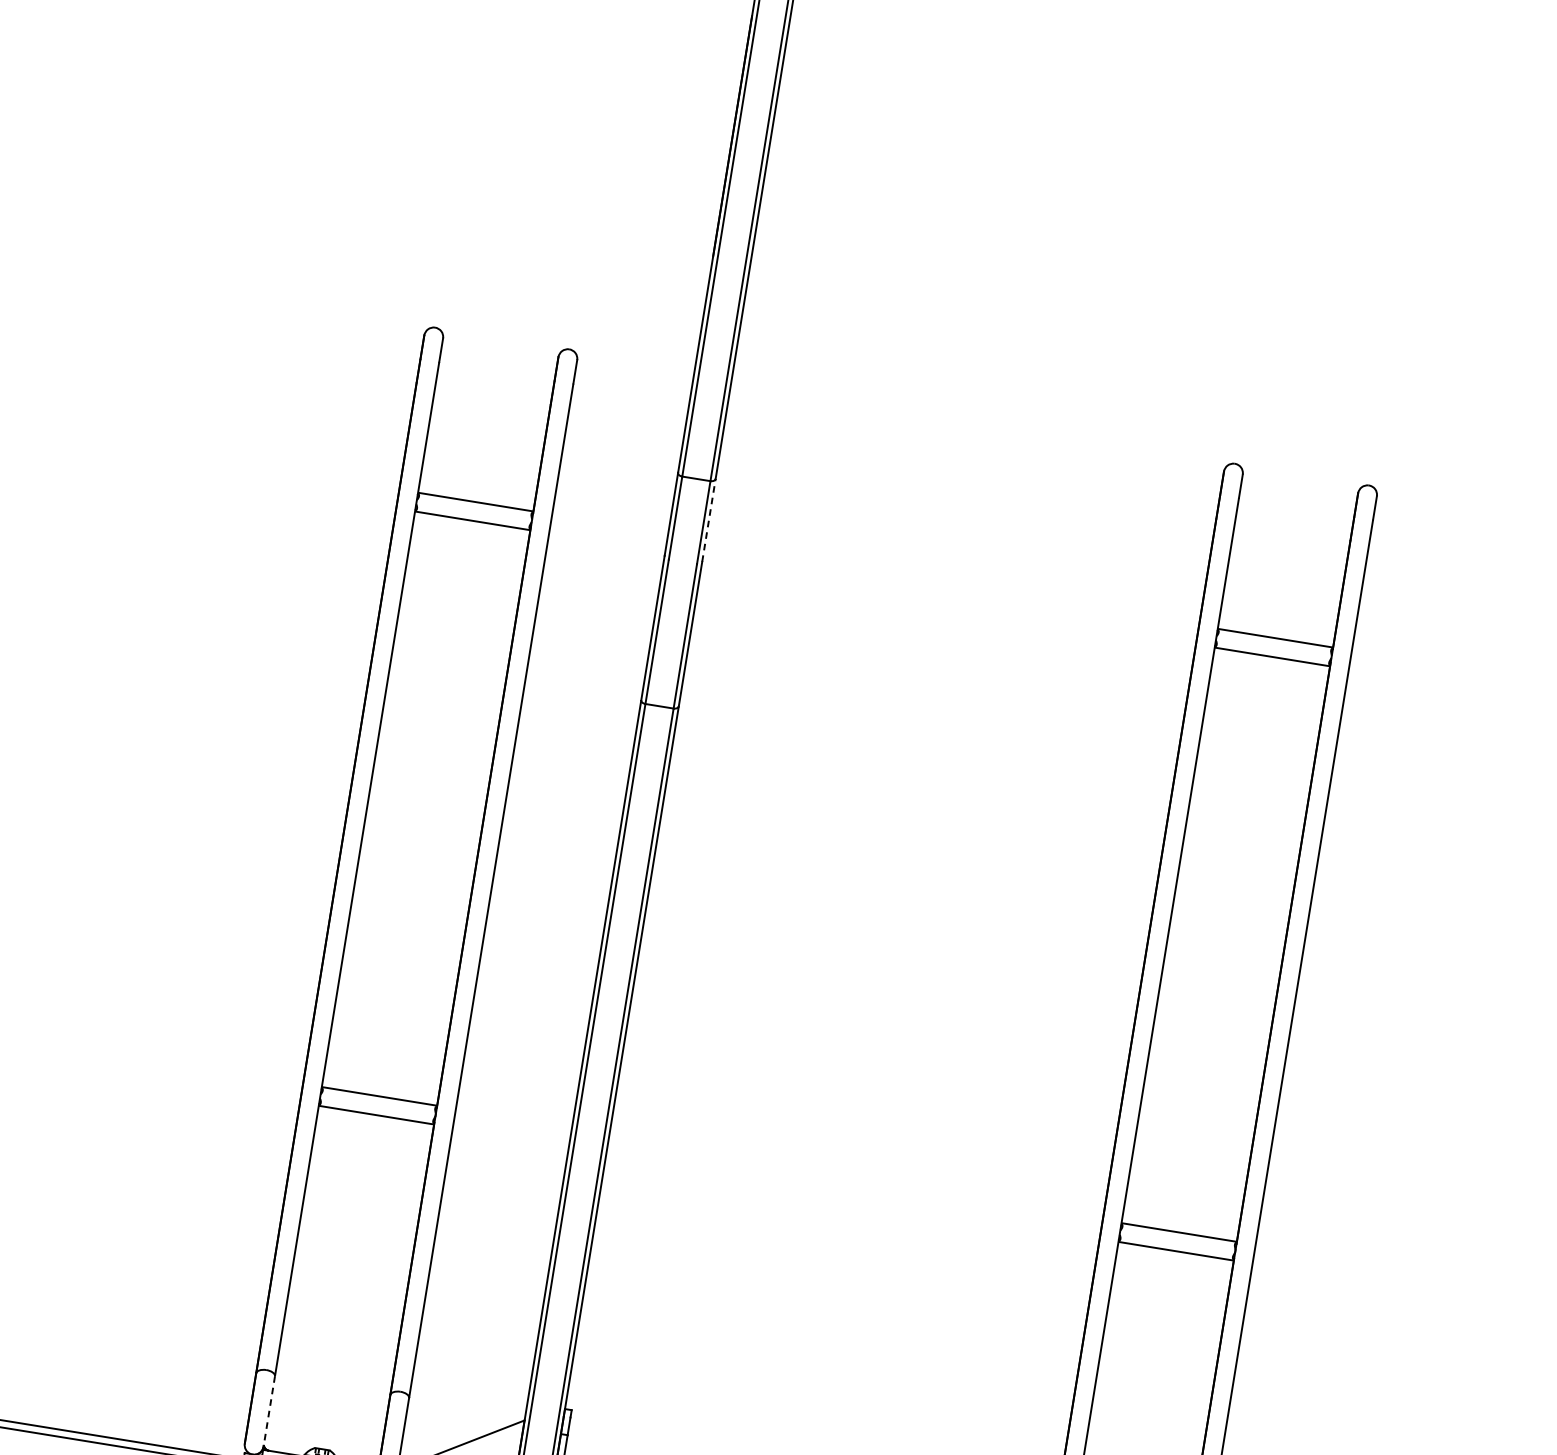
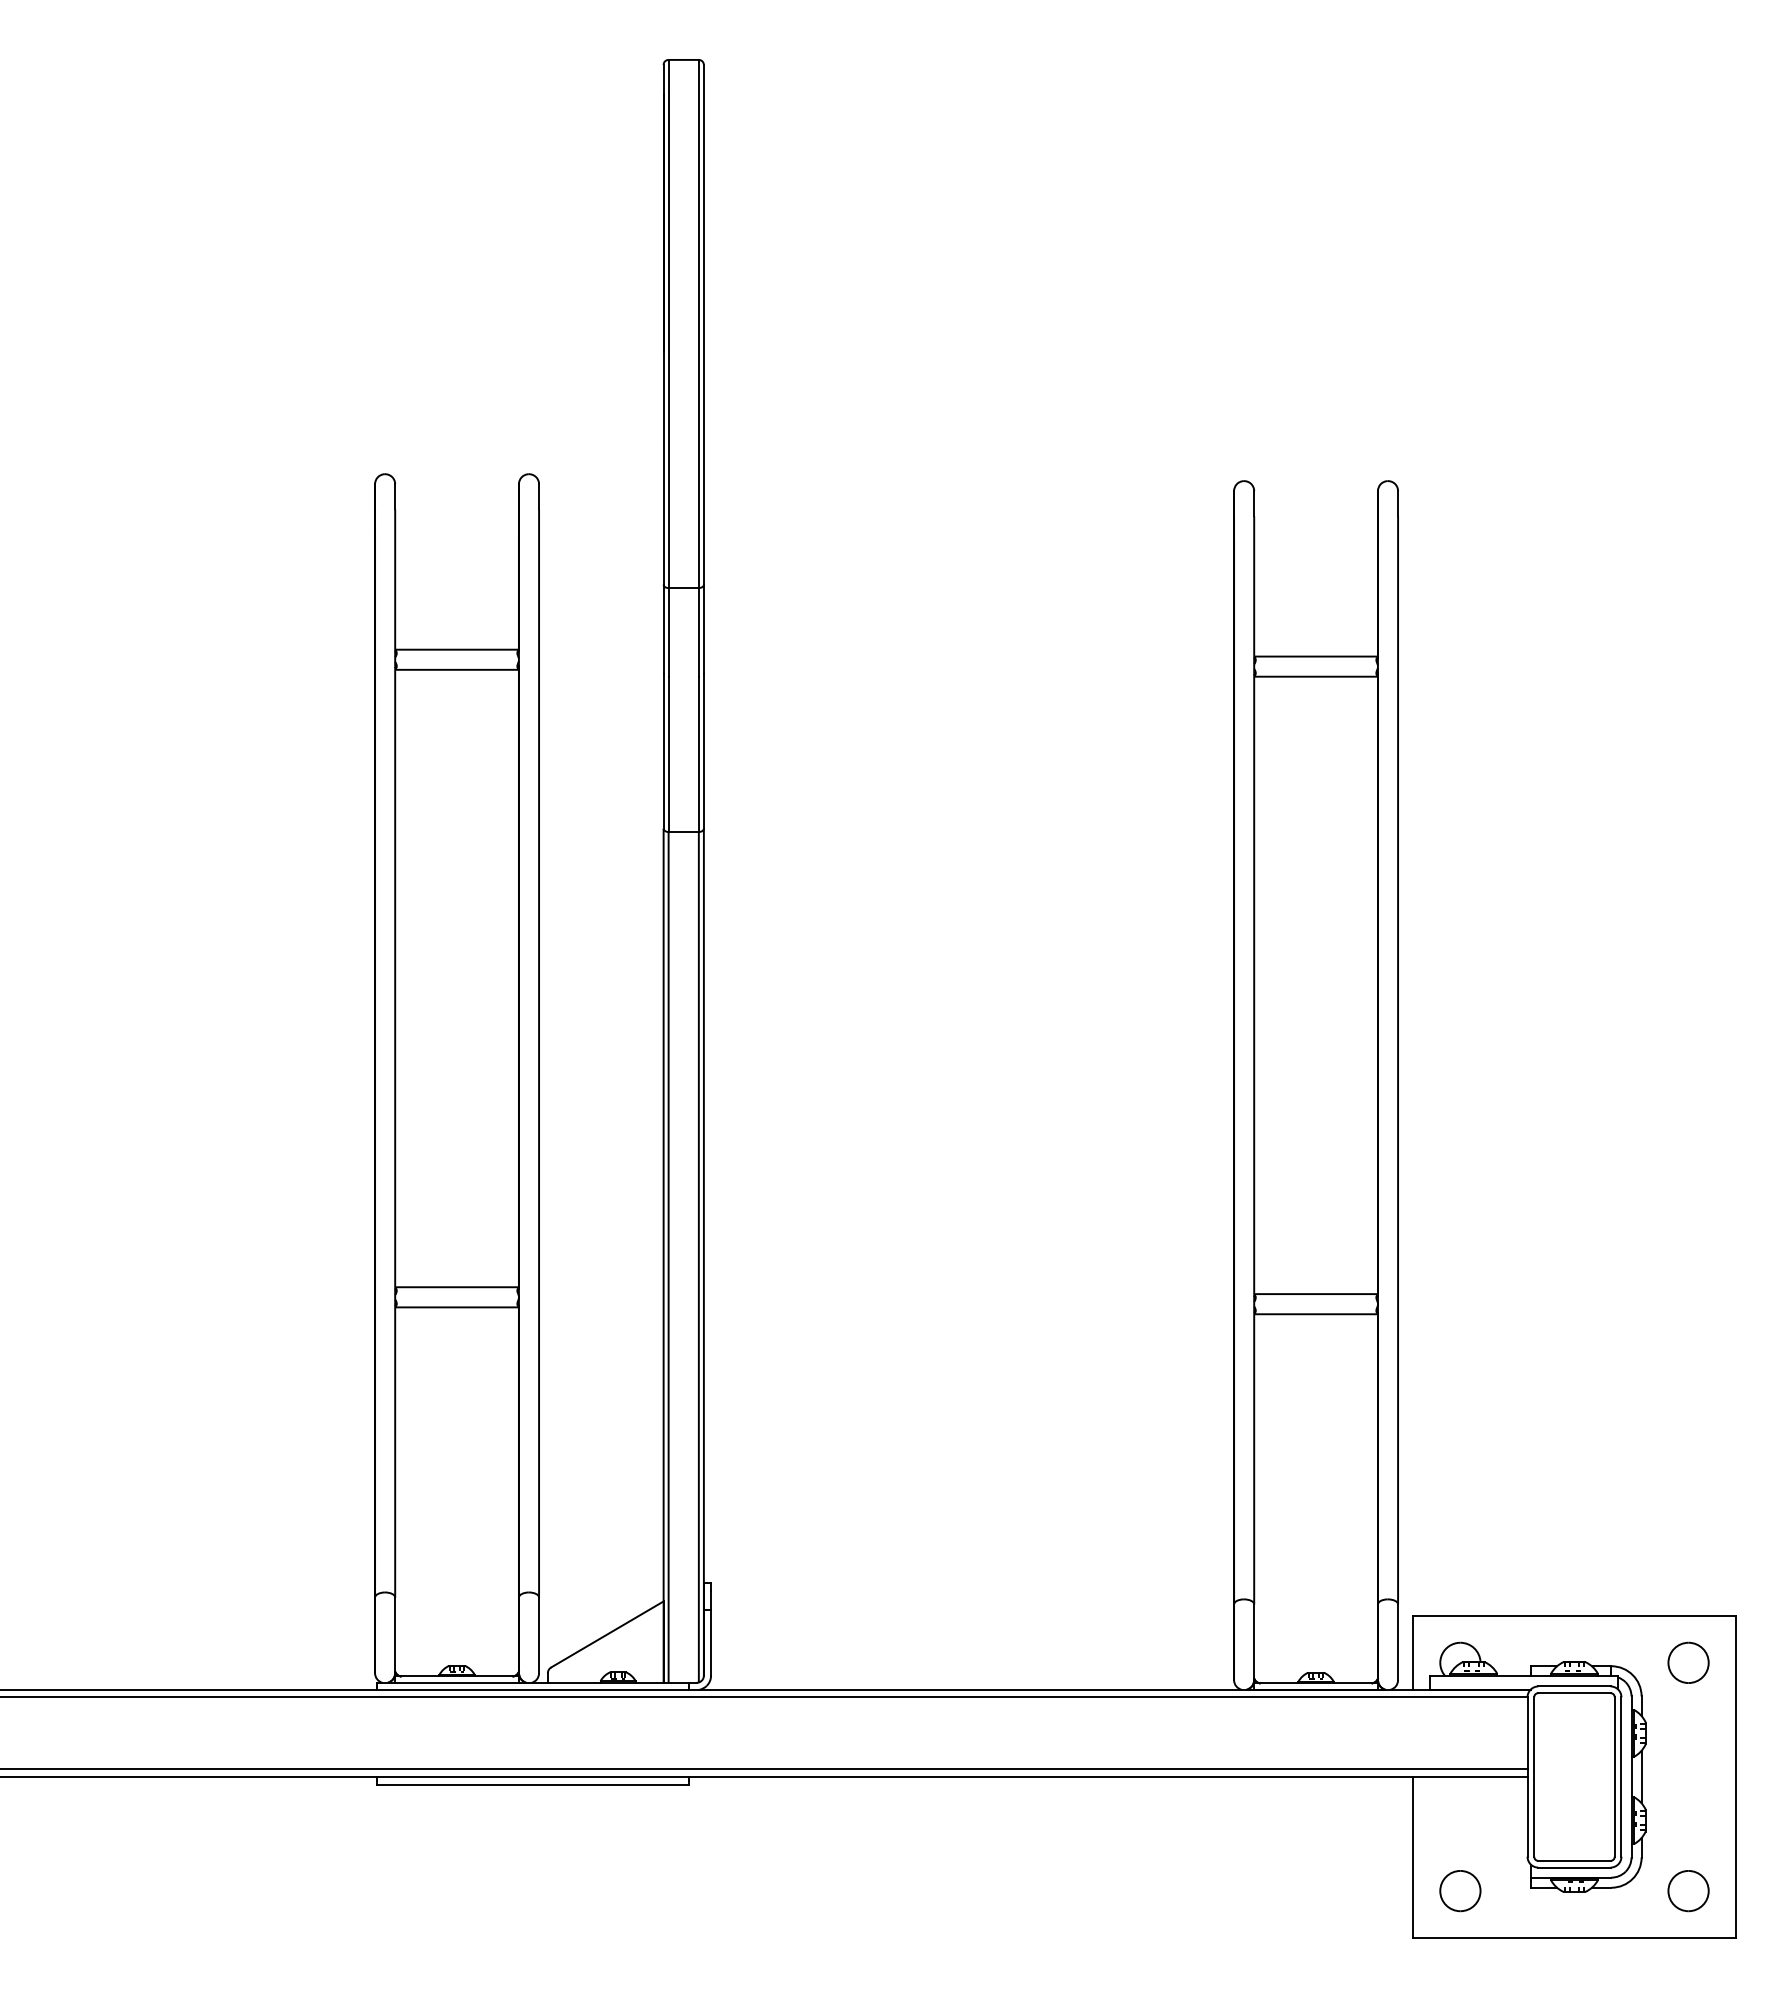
line: (708, 520) -> (703, 629), dashed -> solid
line: (269, 1411) -> (395, 1635), dashed -> solid

